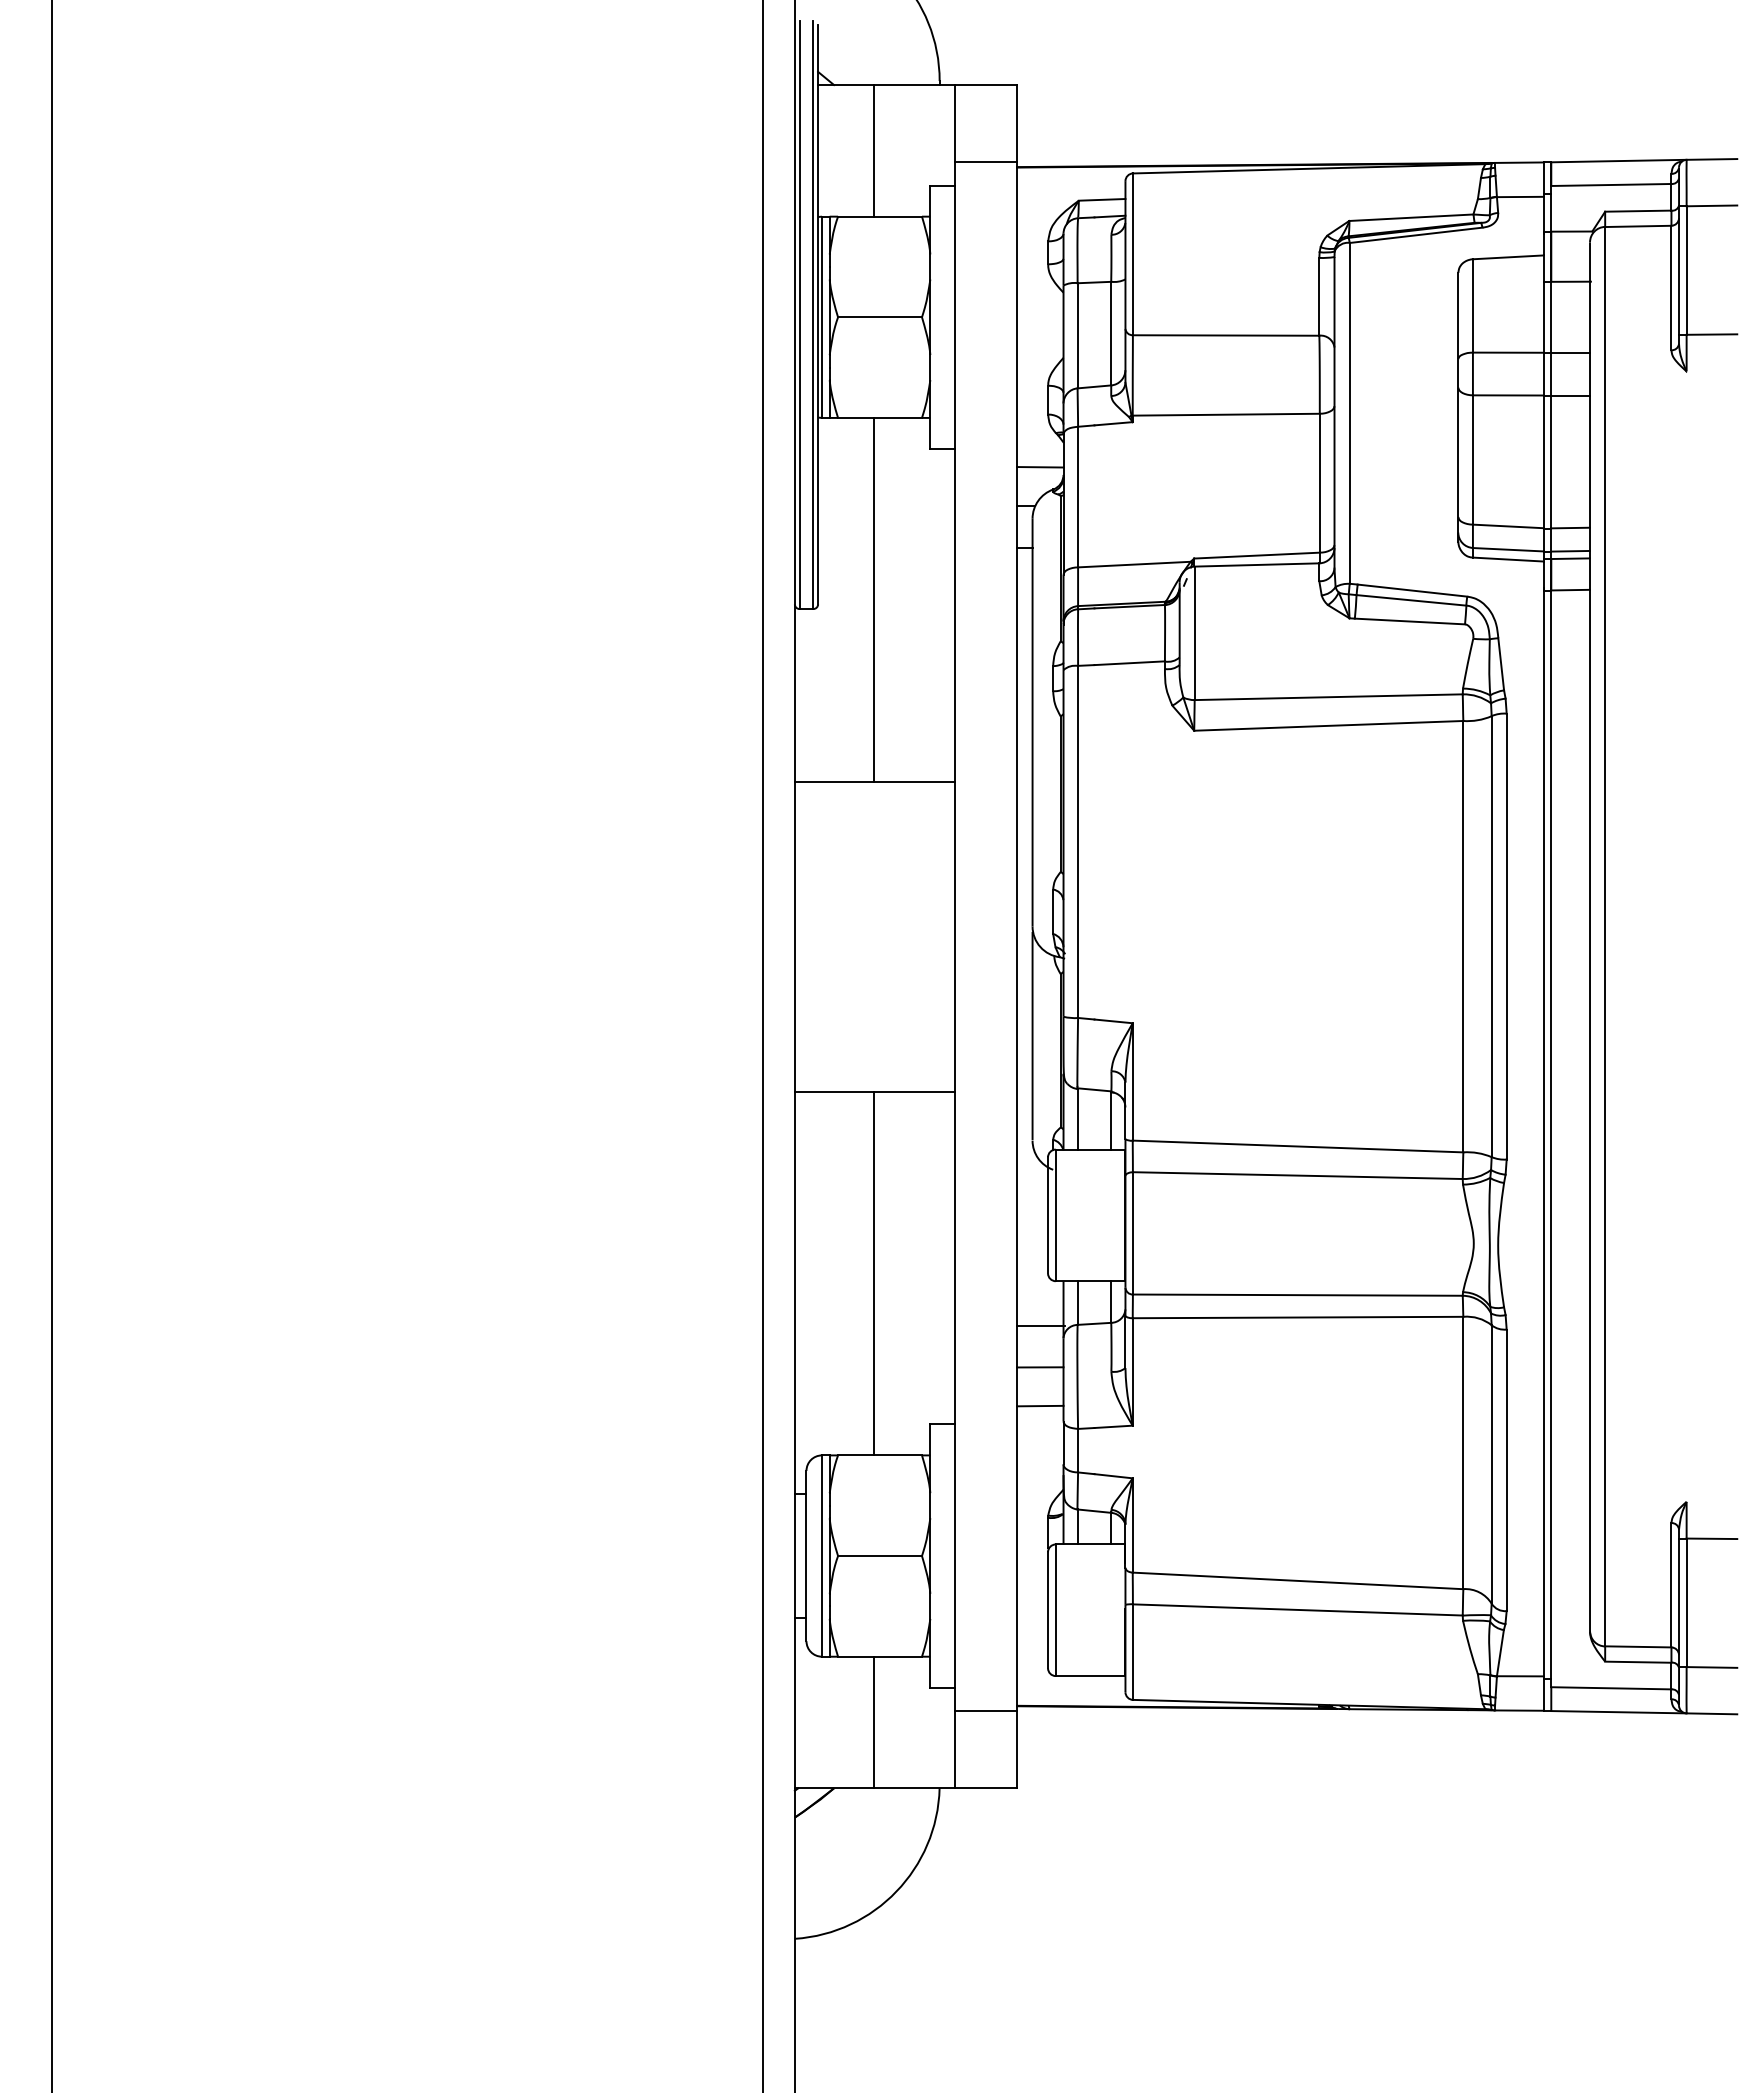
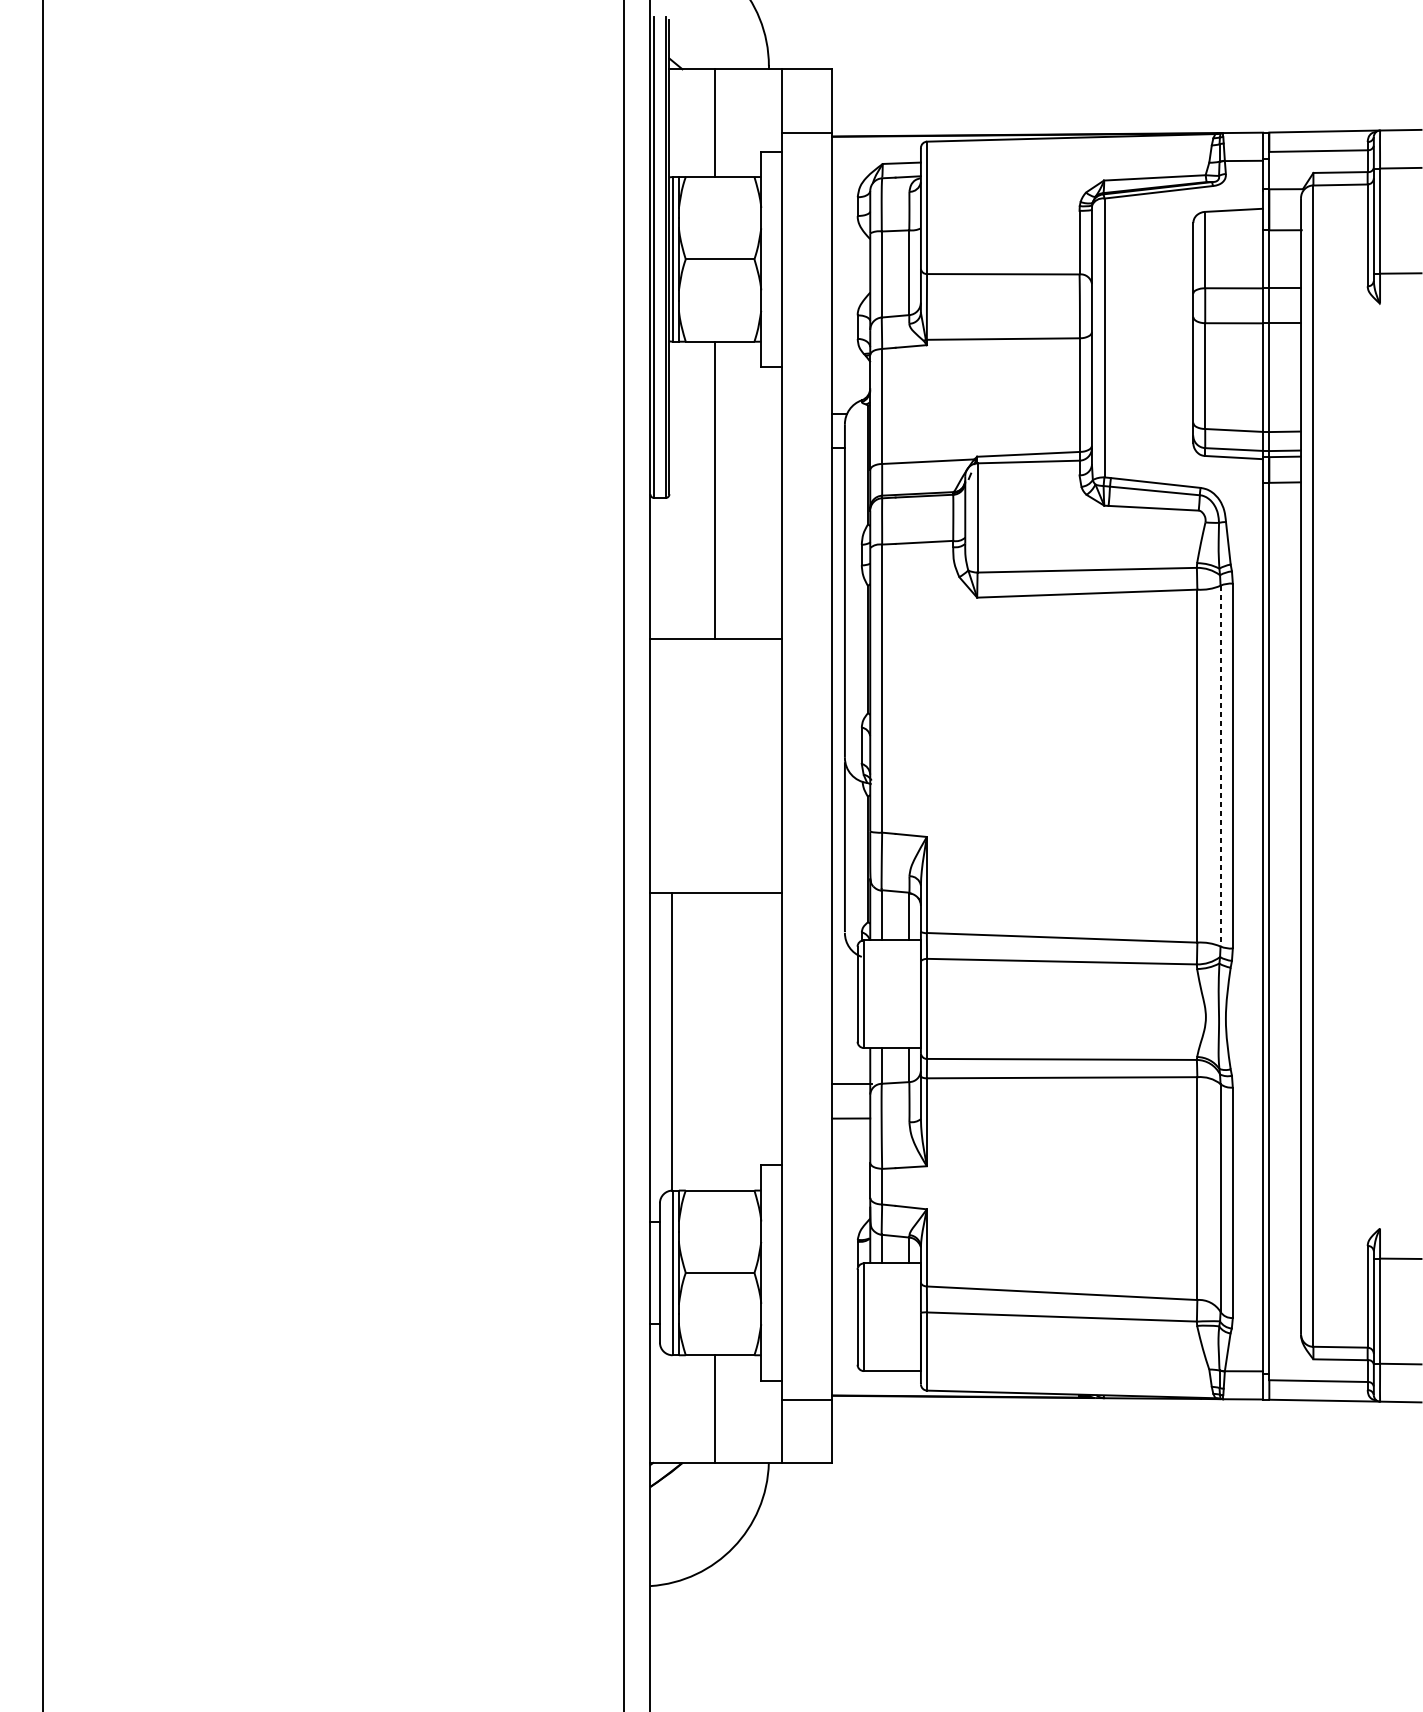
line: (1040, 467) -> (851, 382), removed
line: (1491, 937) -> (1220, 766), solid -> dashed
line: (873, 1273) -> (671, 1041), moved
line: (1040, 1405) -> (851, 1149), removed

